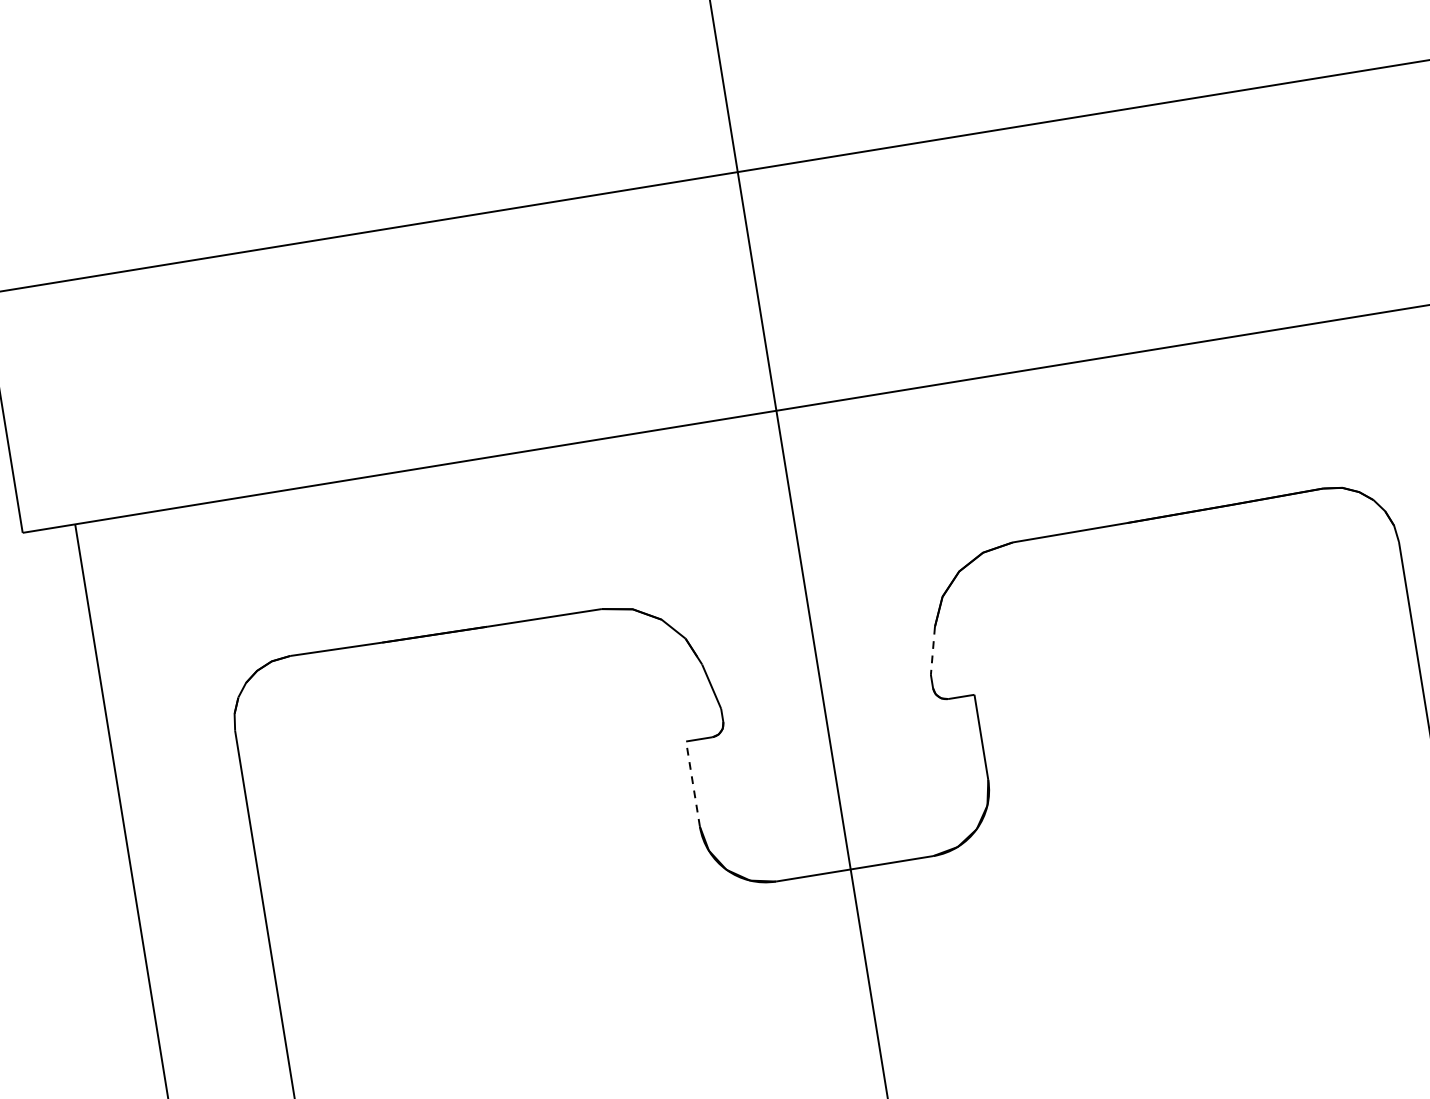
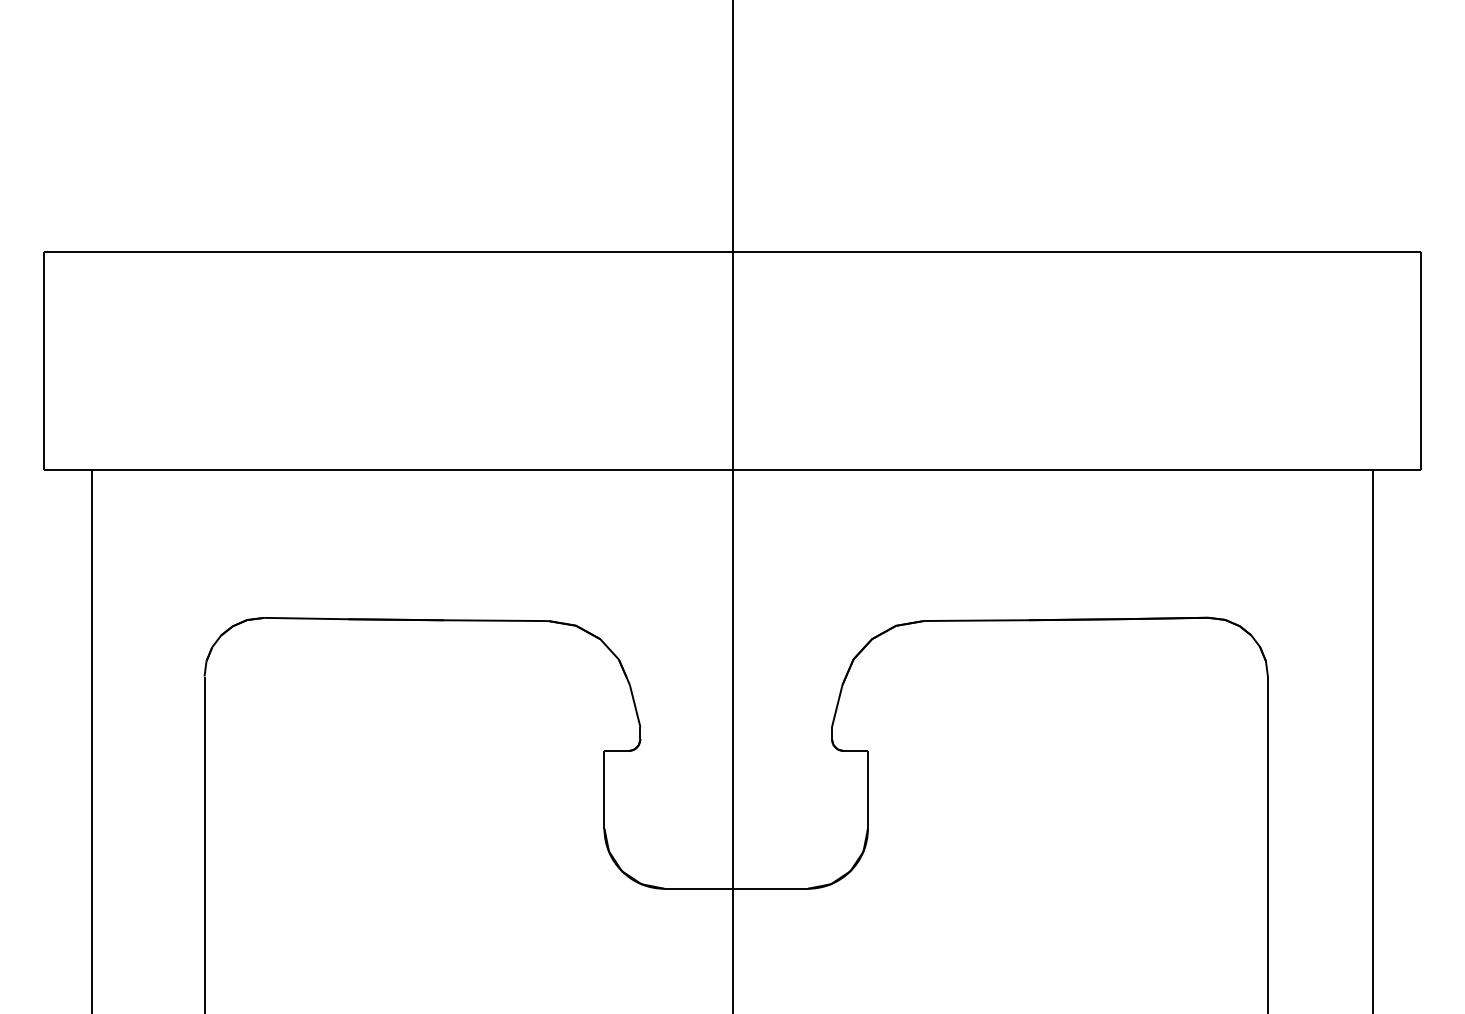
line: (933, 651) -> (837, 706), dashed -> solid
line: (693, 784) -> (604, 790), dashed -> solid

